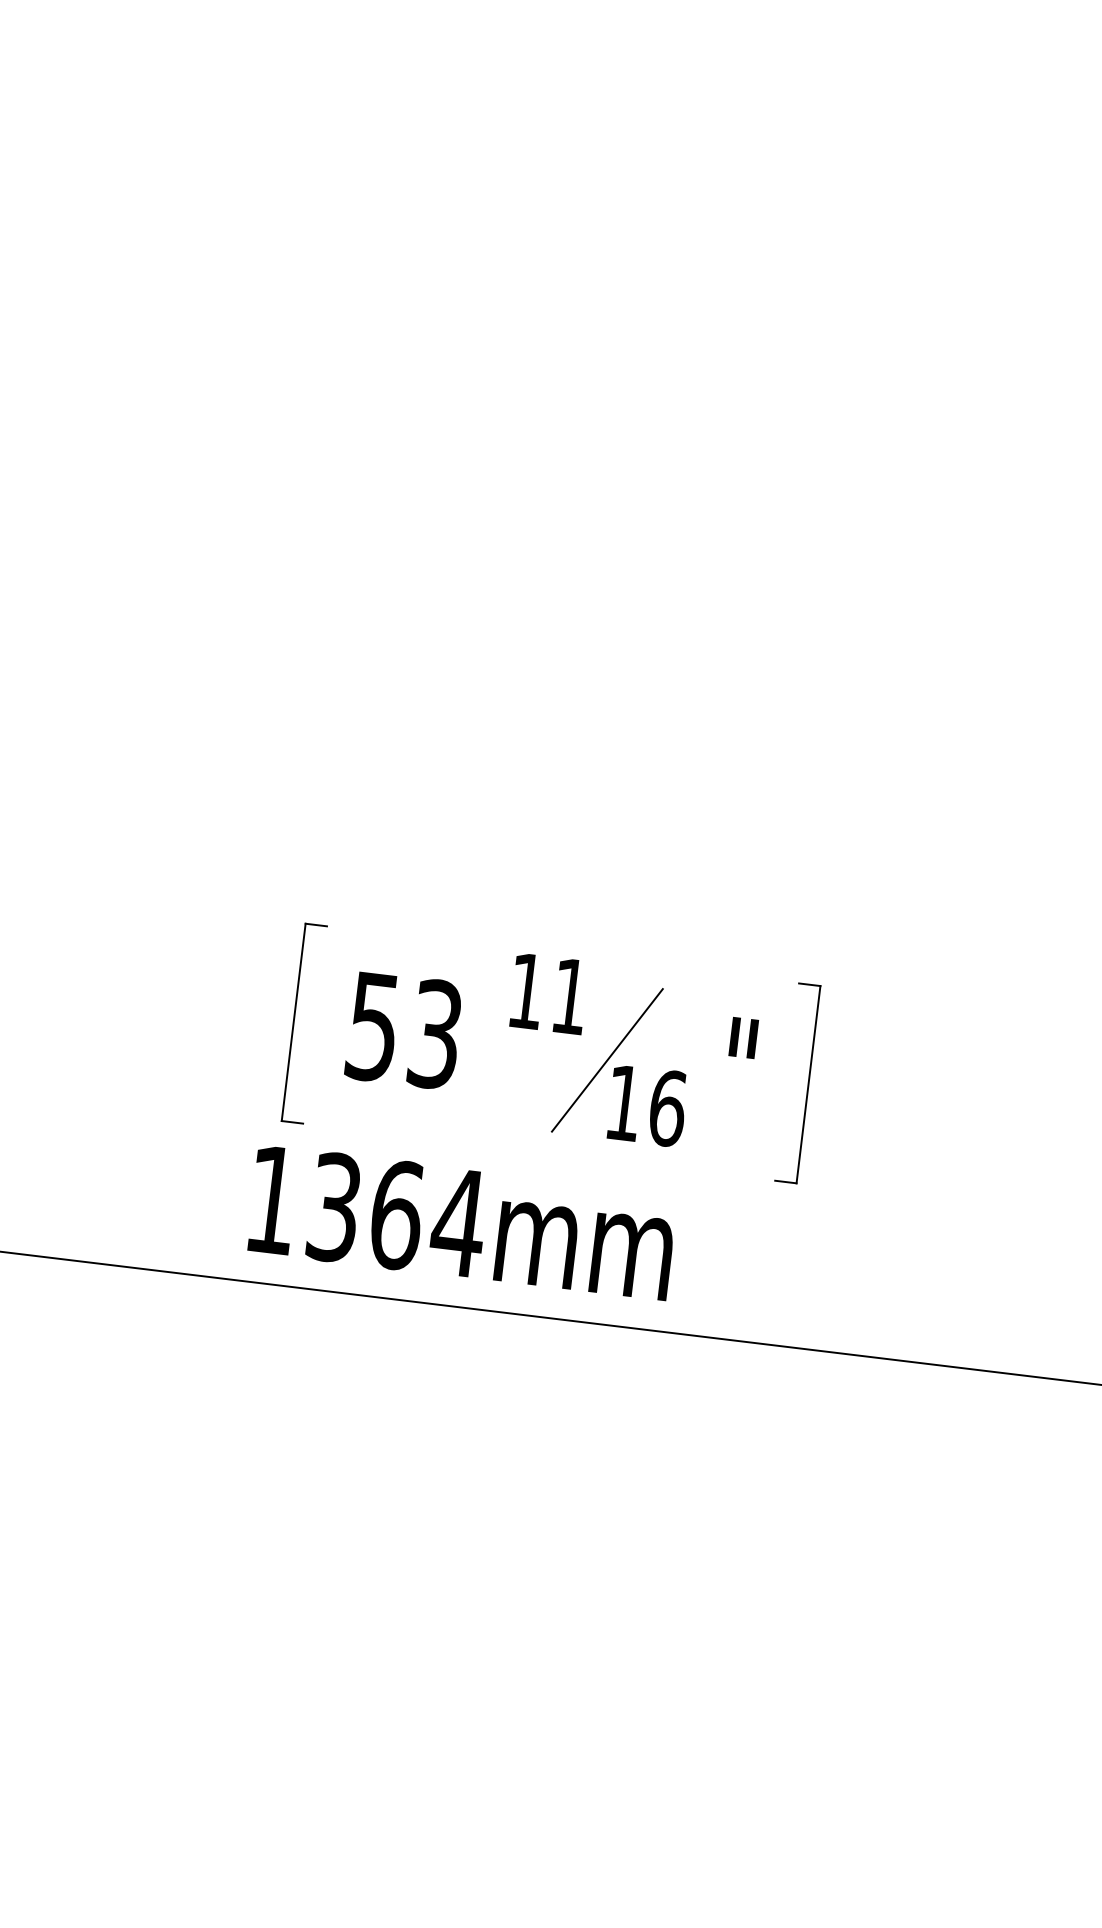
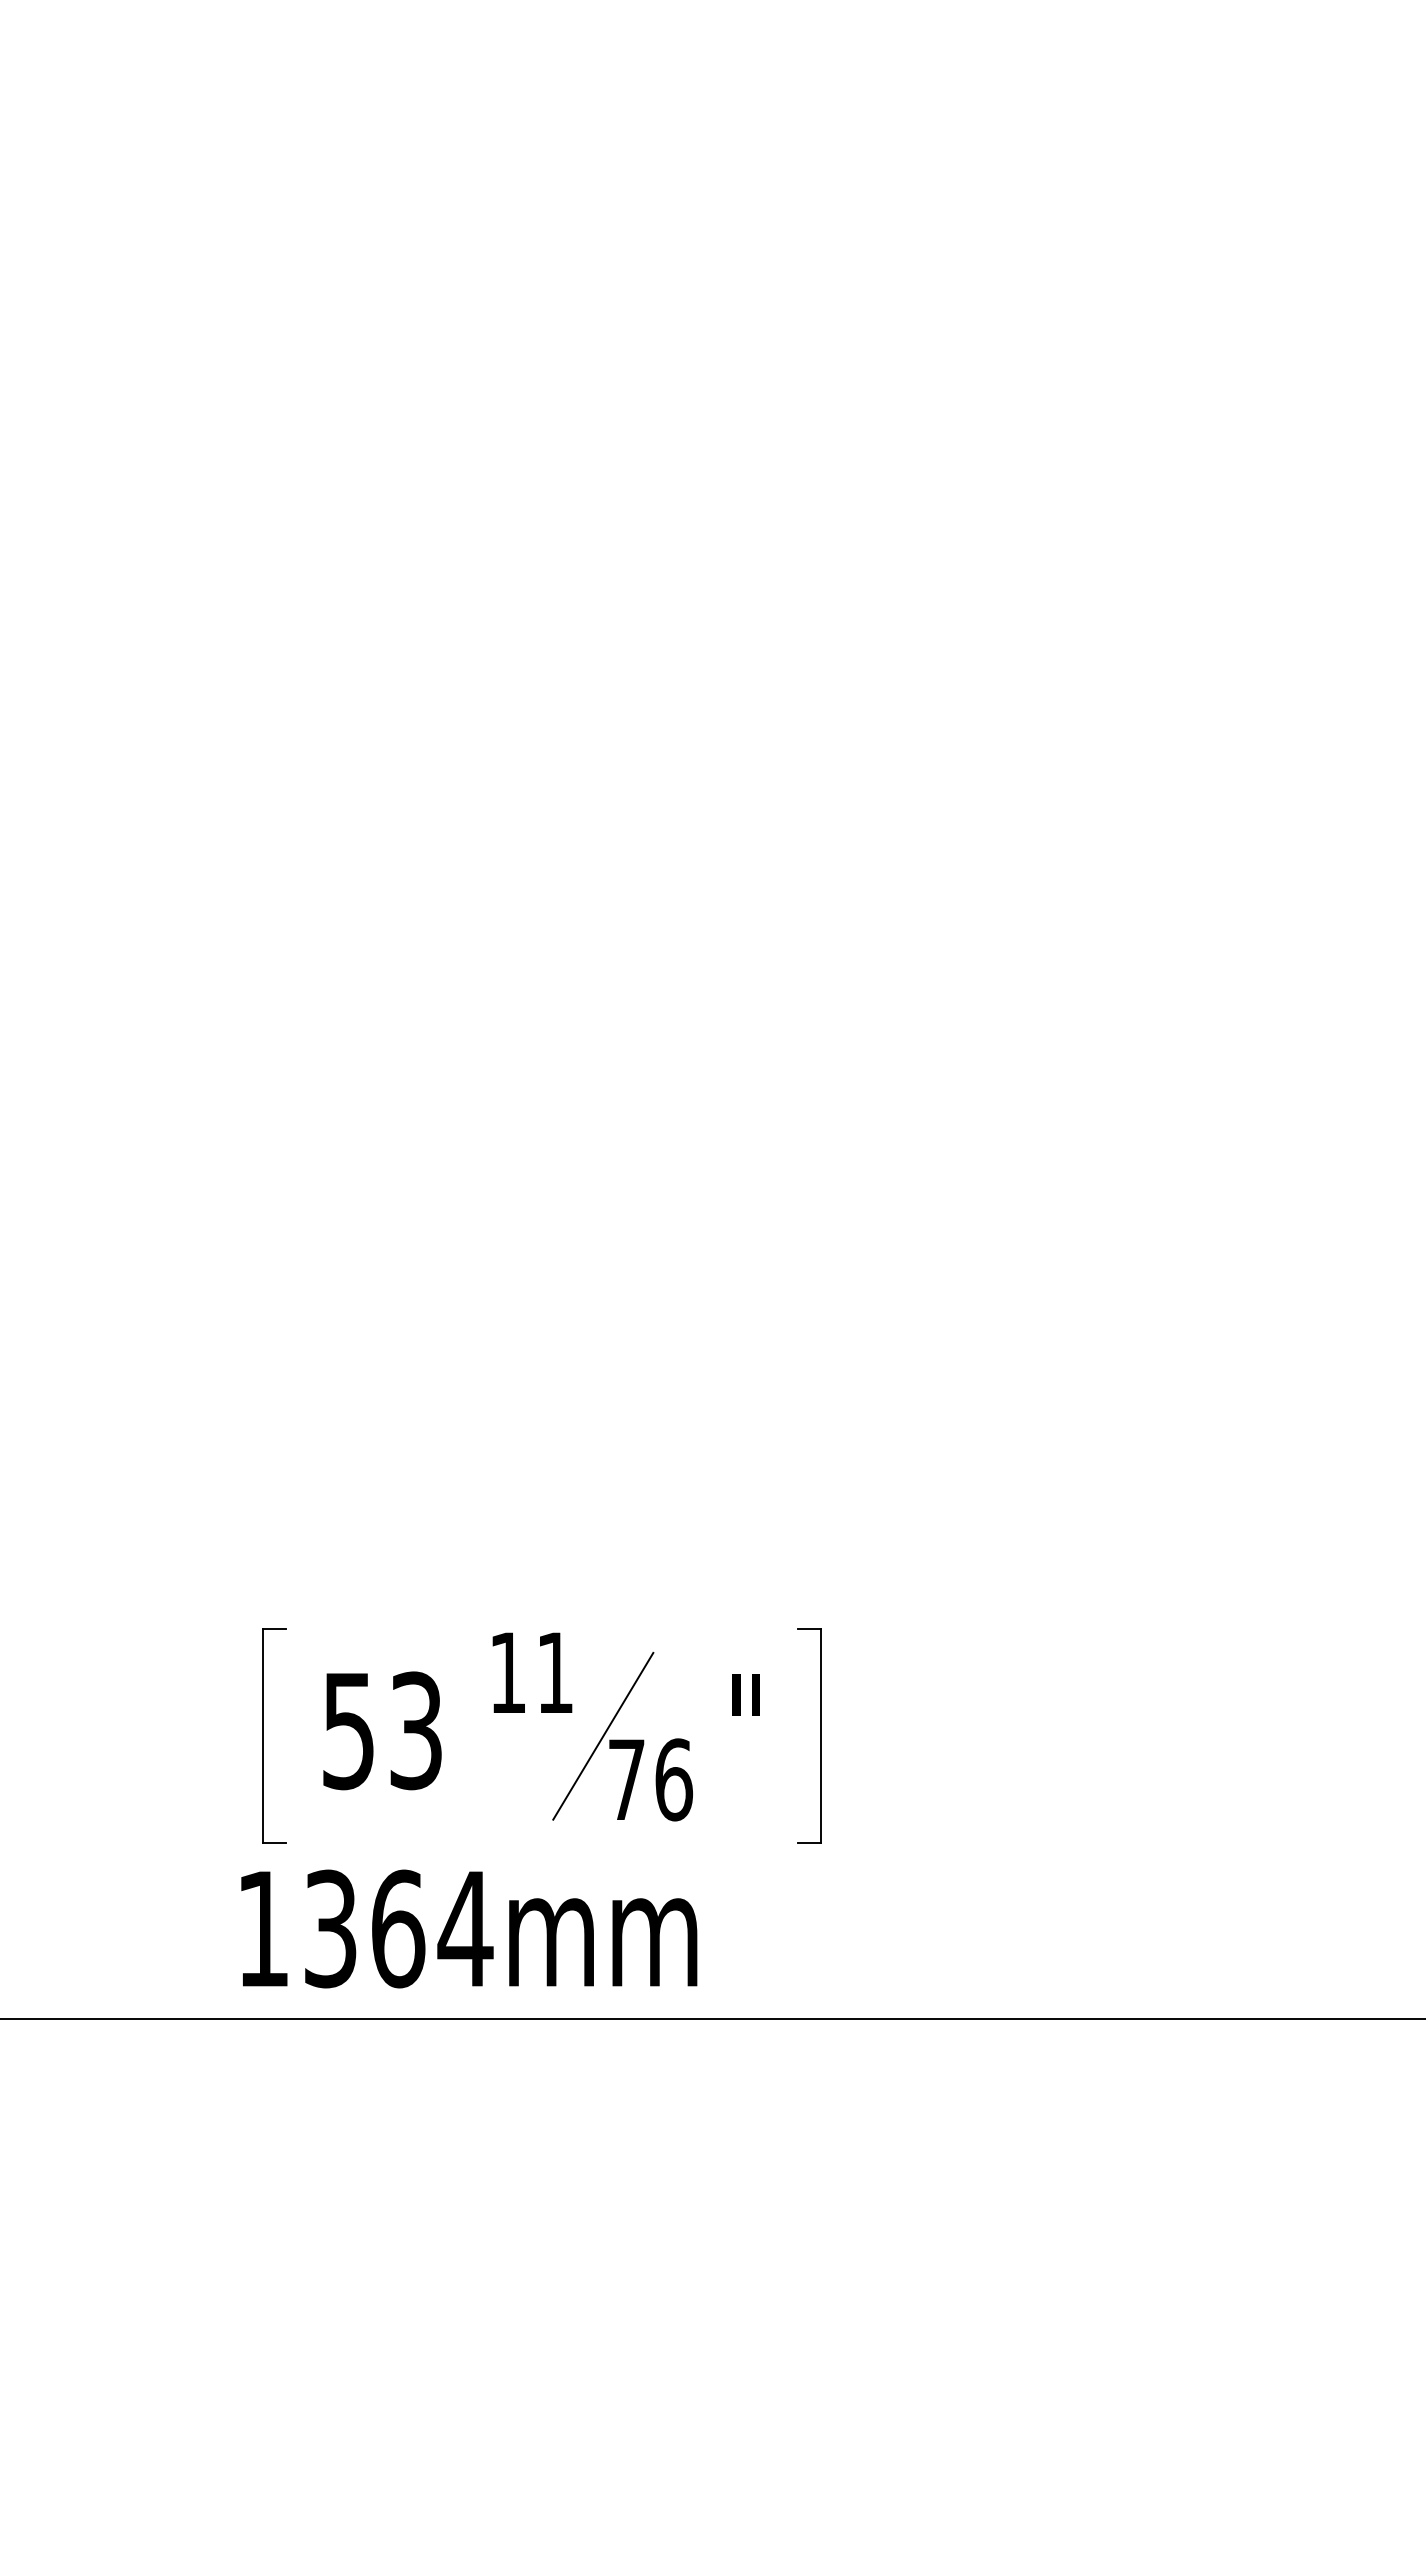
text: (623, 1102) -> (626, 1779), 16 -> 76

